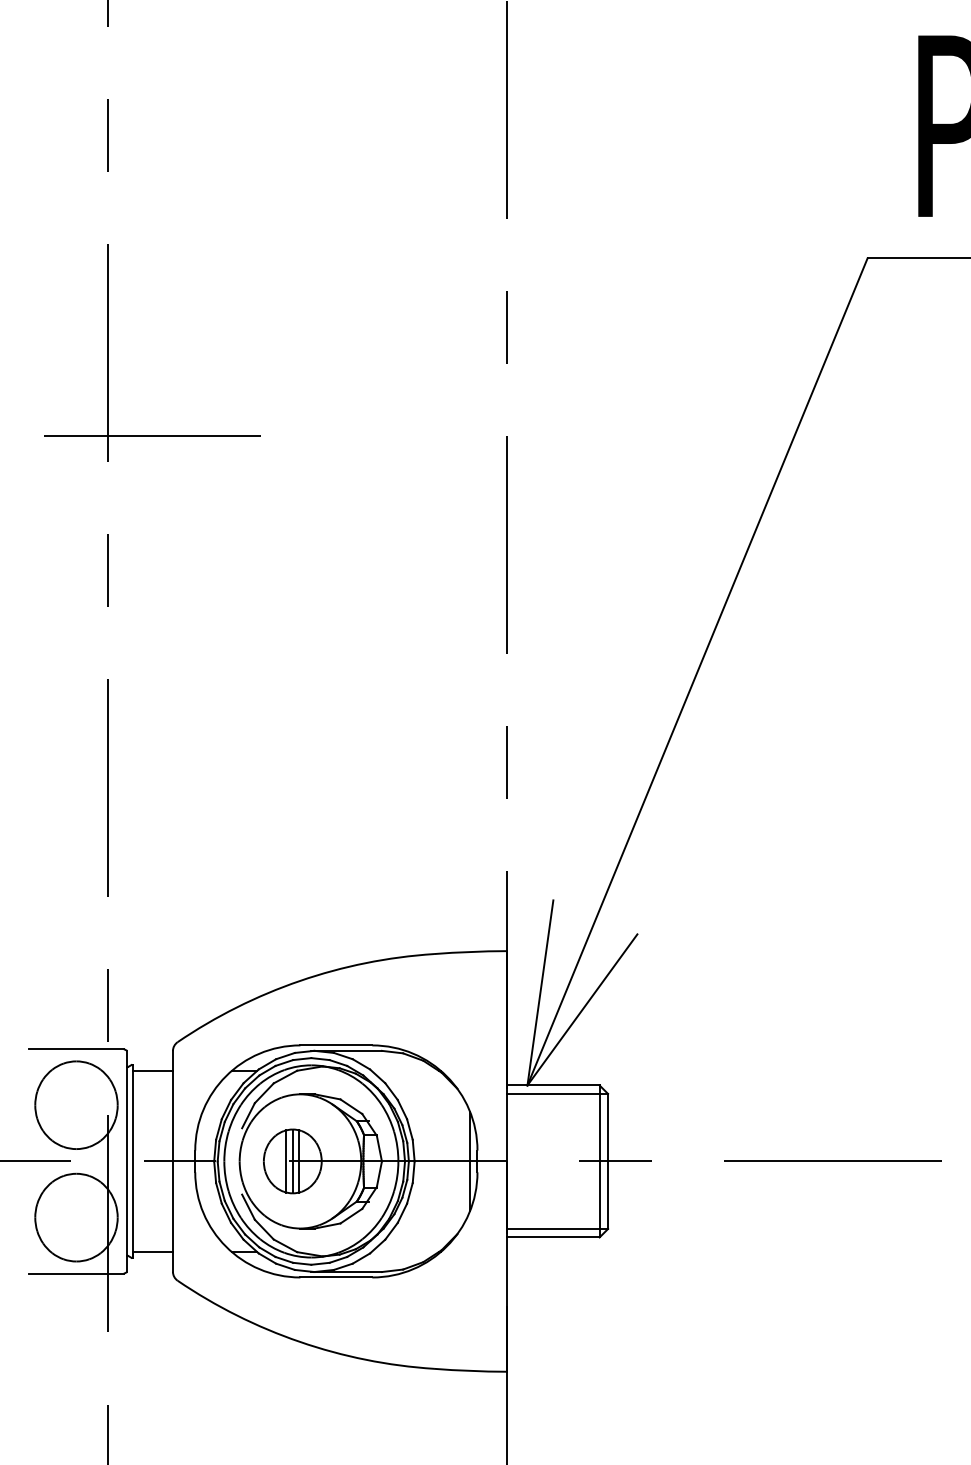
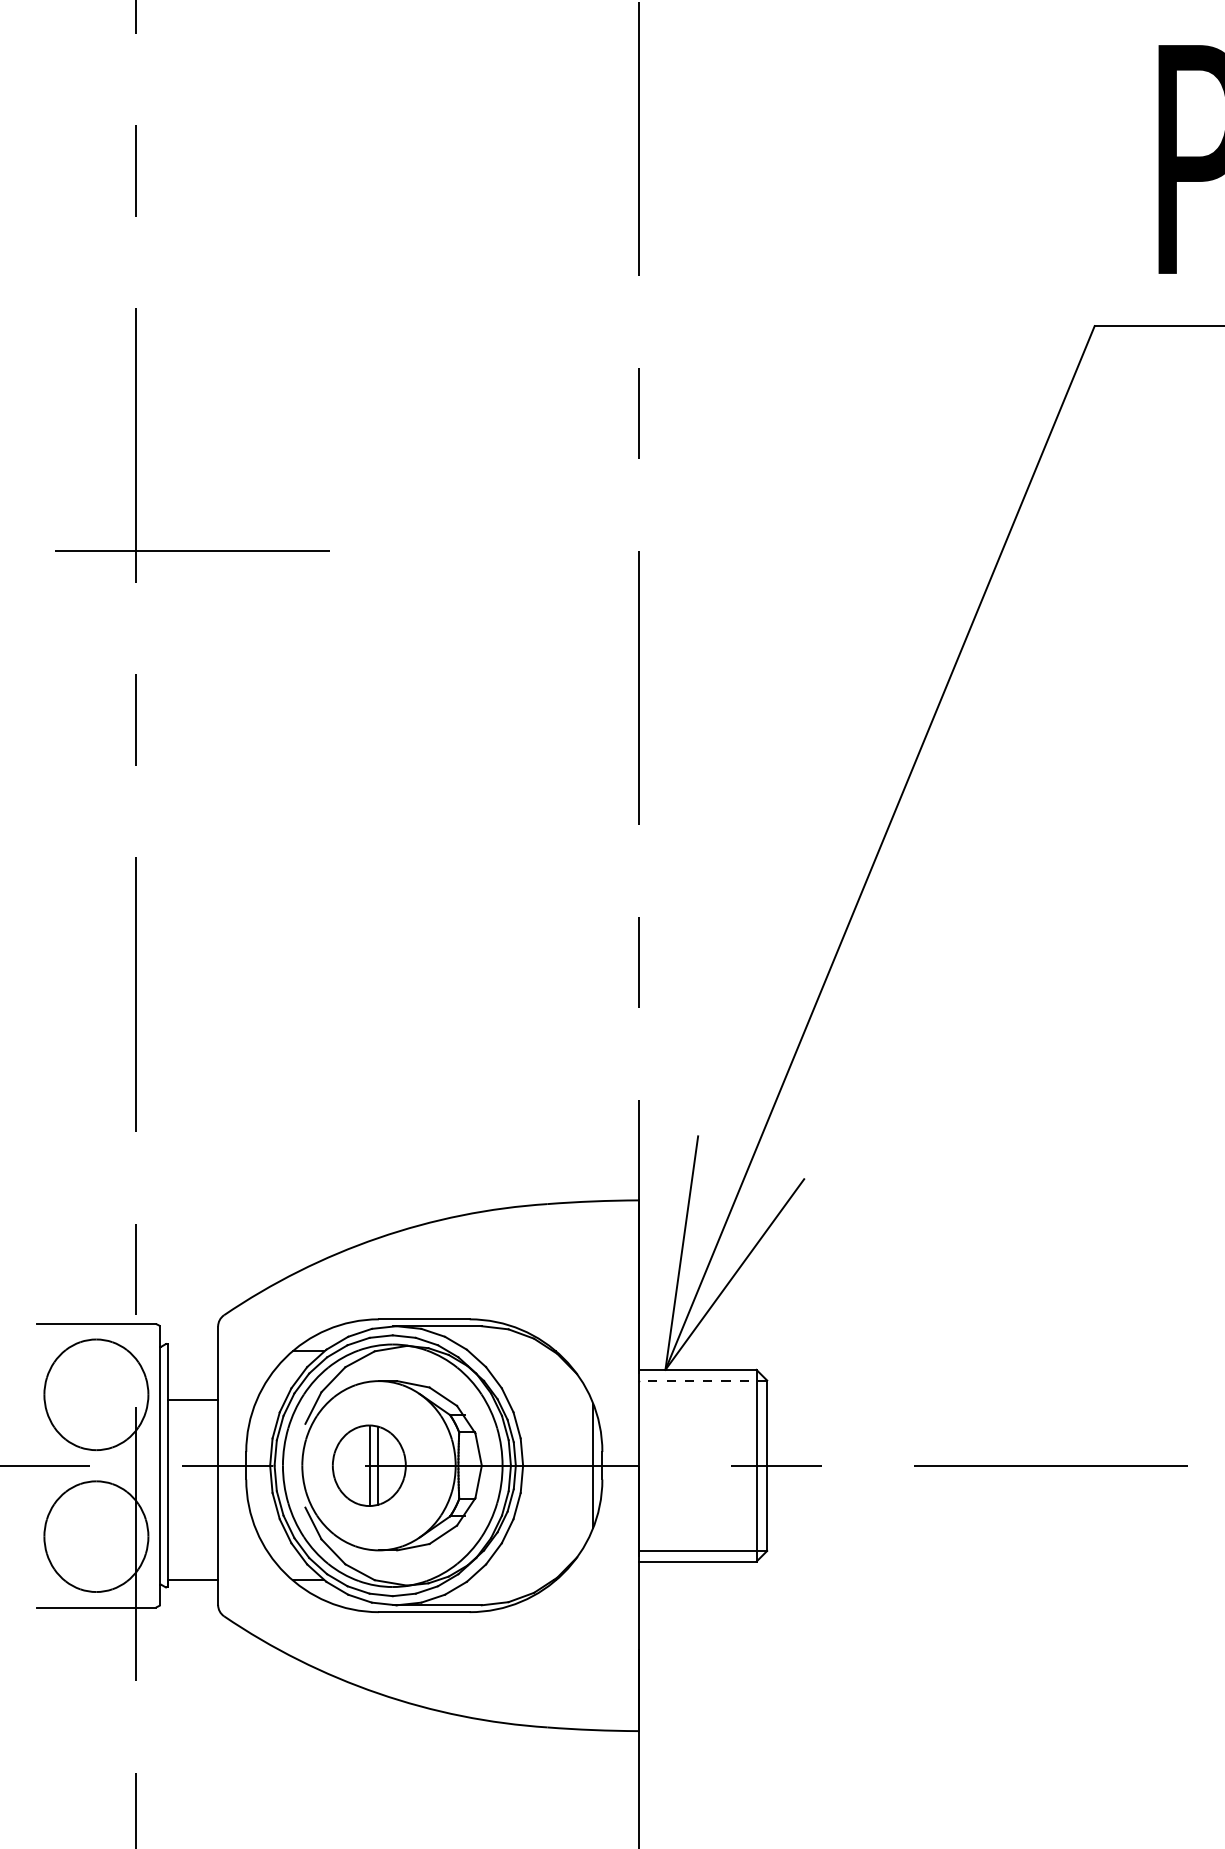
line: (152, 1070) -> (192, 1400), moved
line: (556, 1093) -> (702, 1380), solid -> dashed
line: (286, 1161) -> (361, 1465), removed

